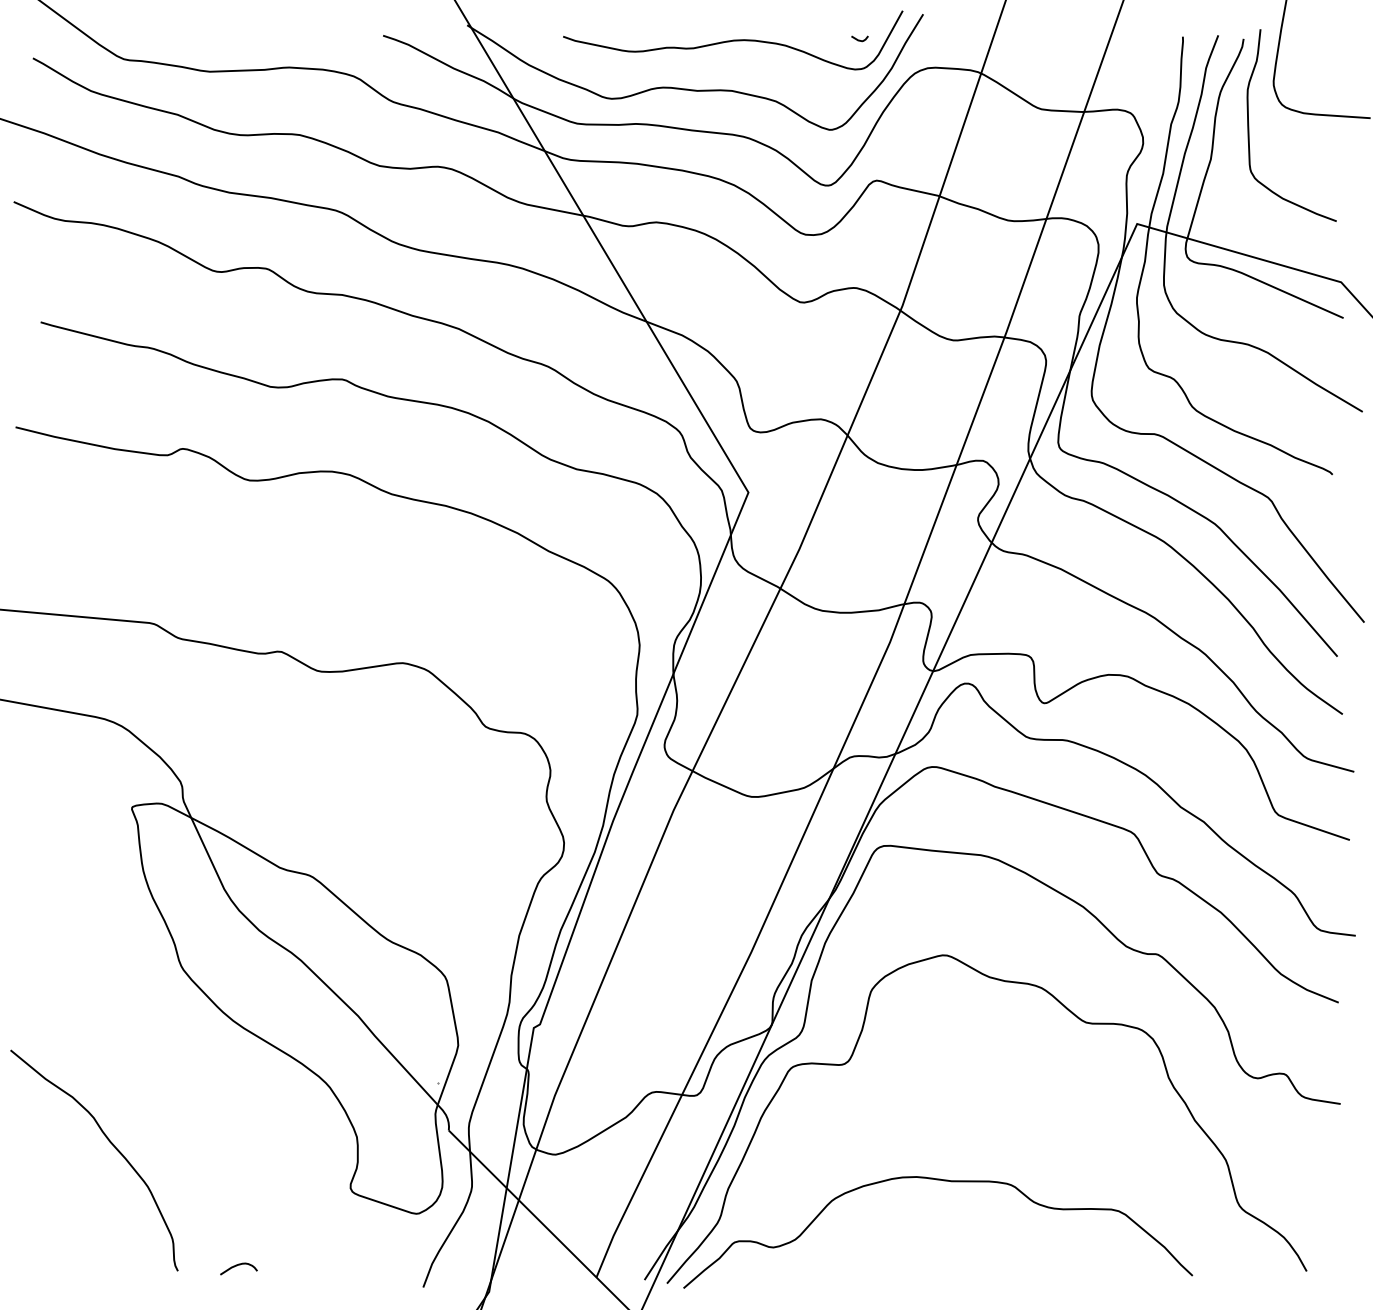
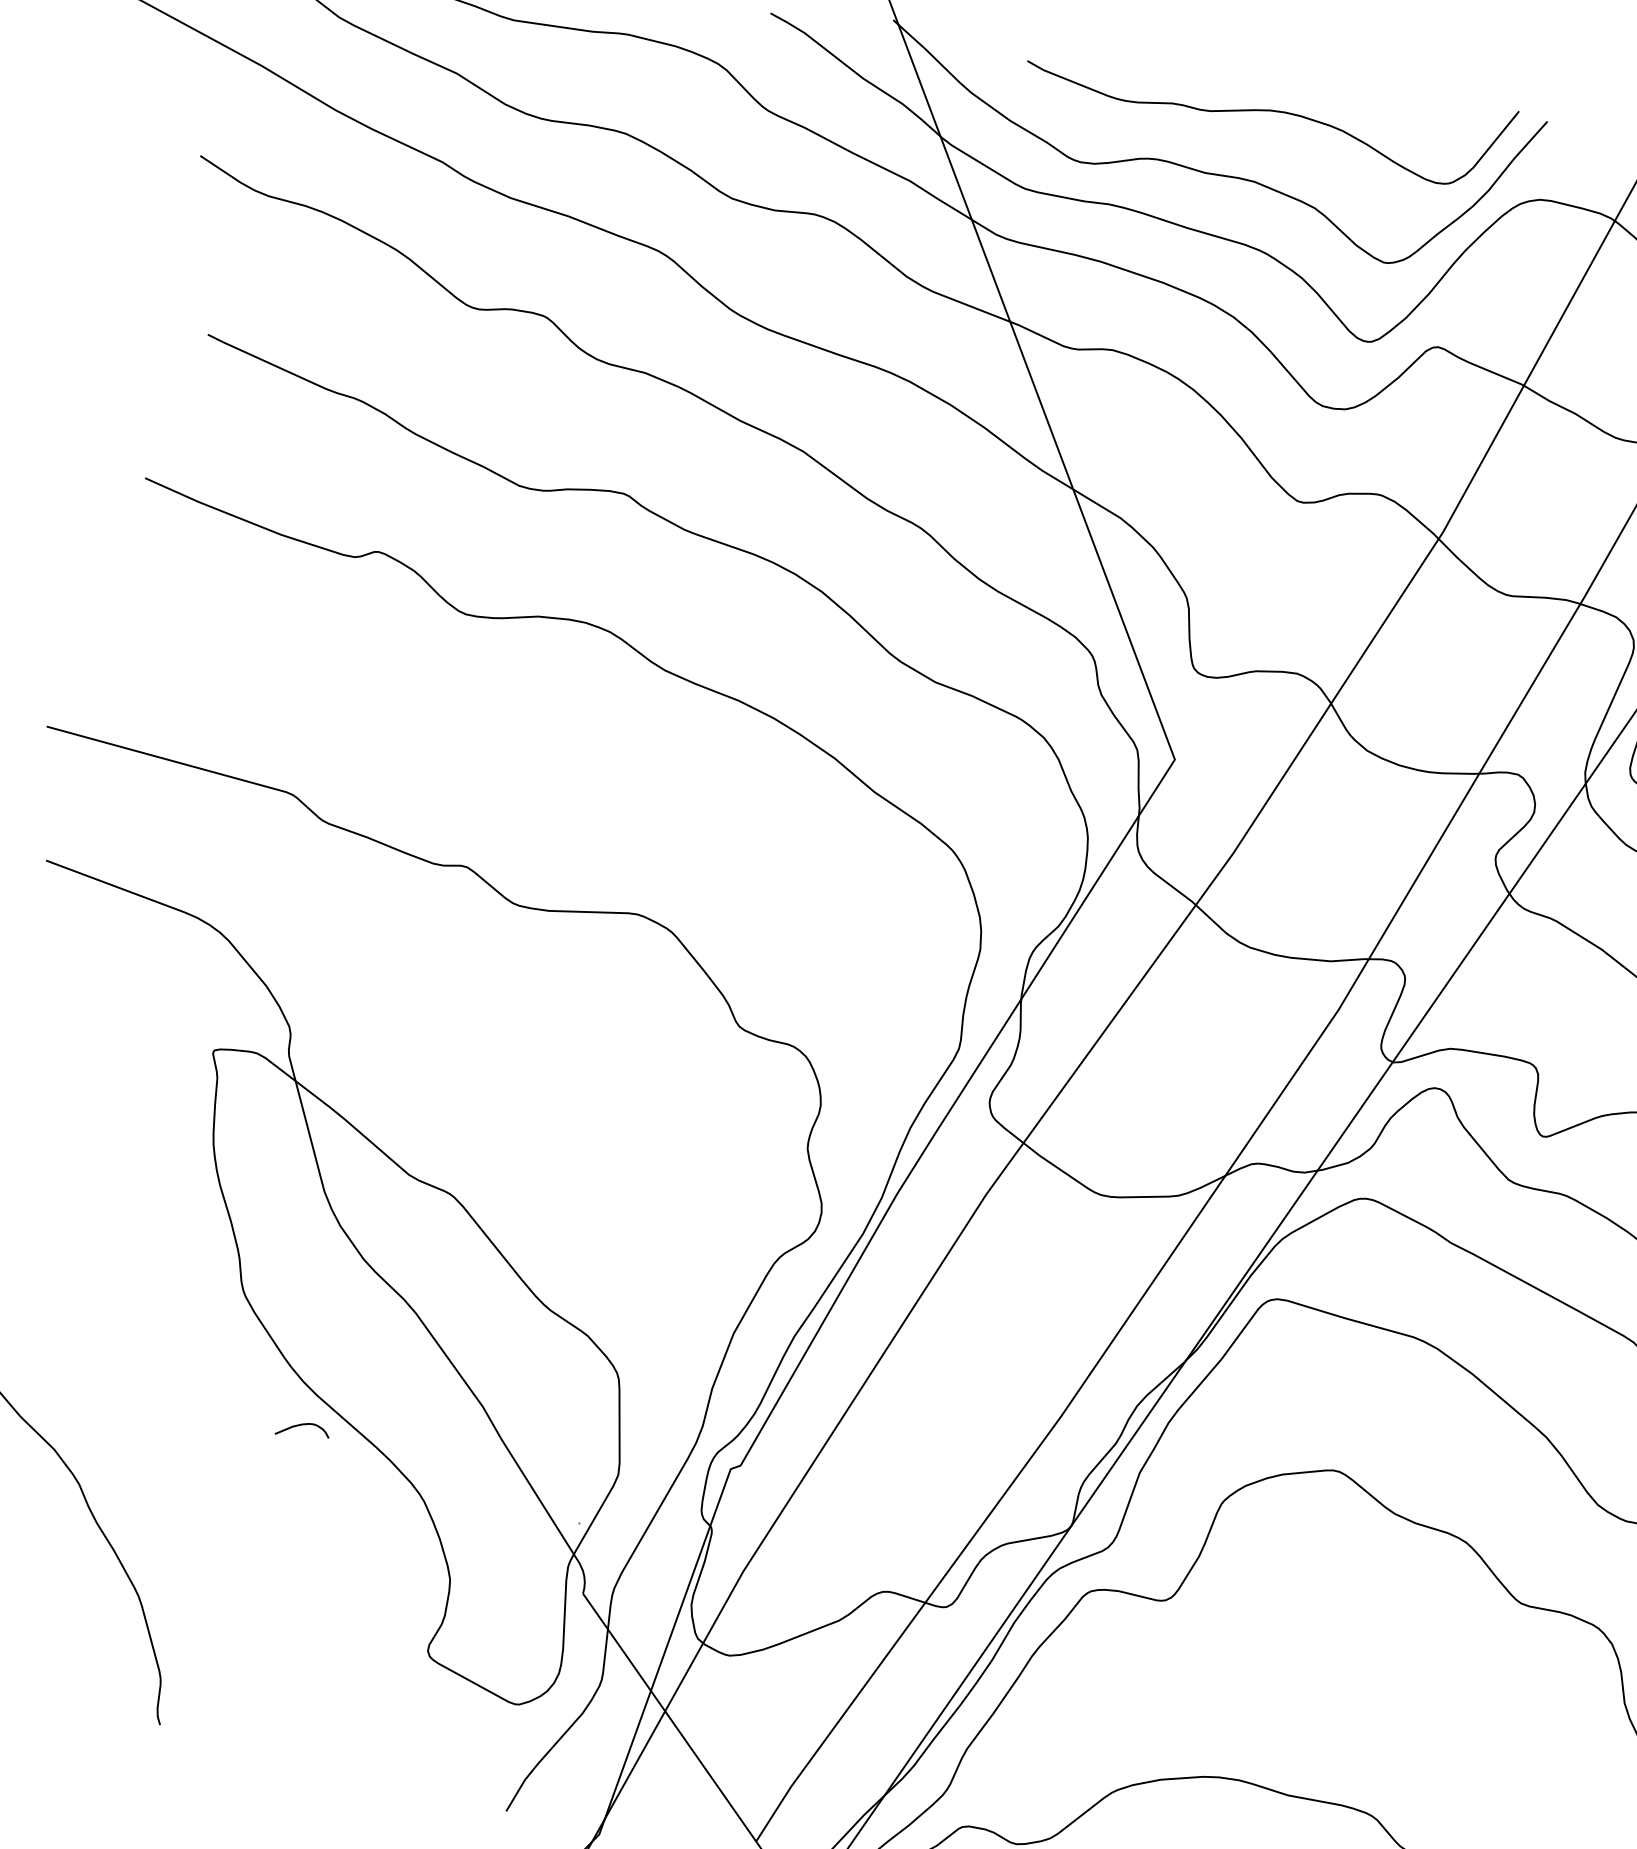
curve: (859, 39) -> (1449, 141), removed
curve: (237, 1266) -> (301, 1426), moved

